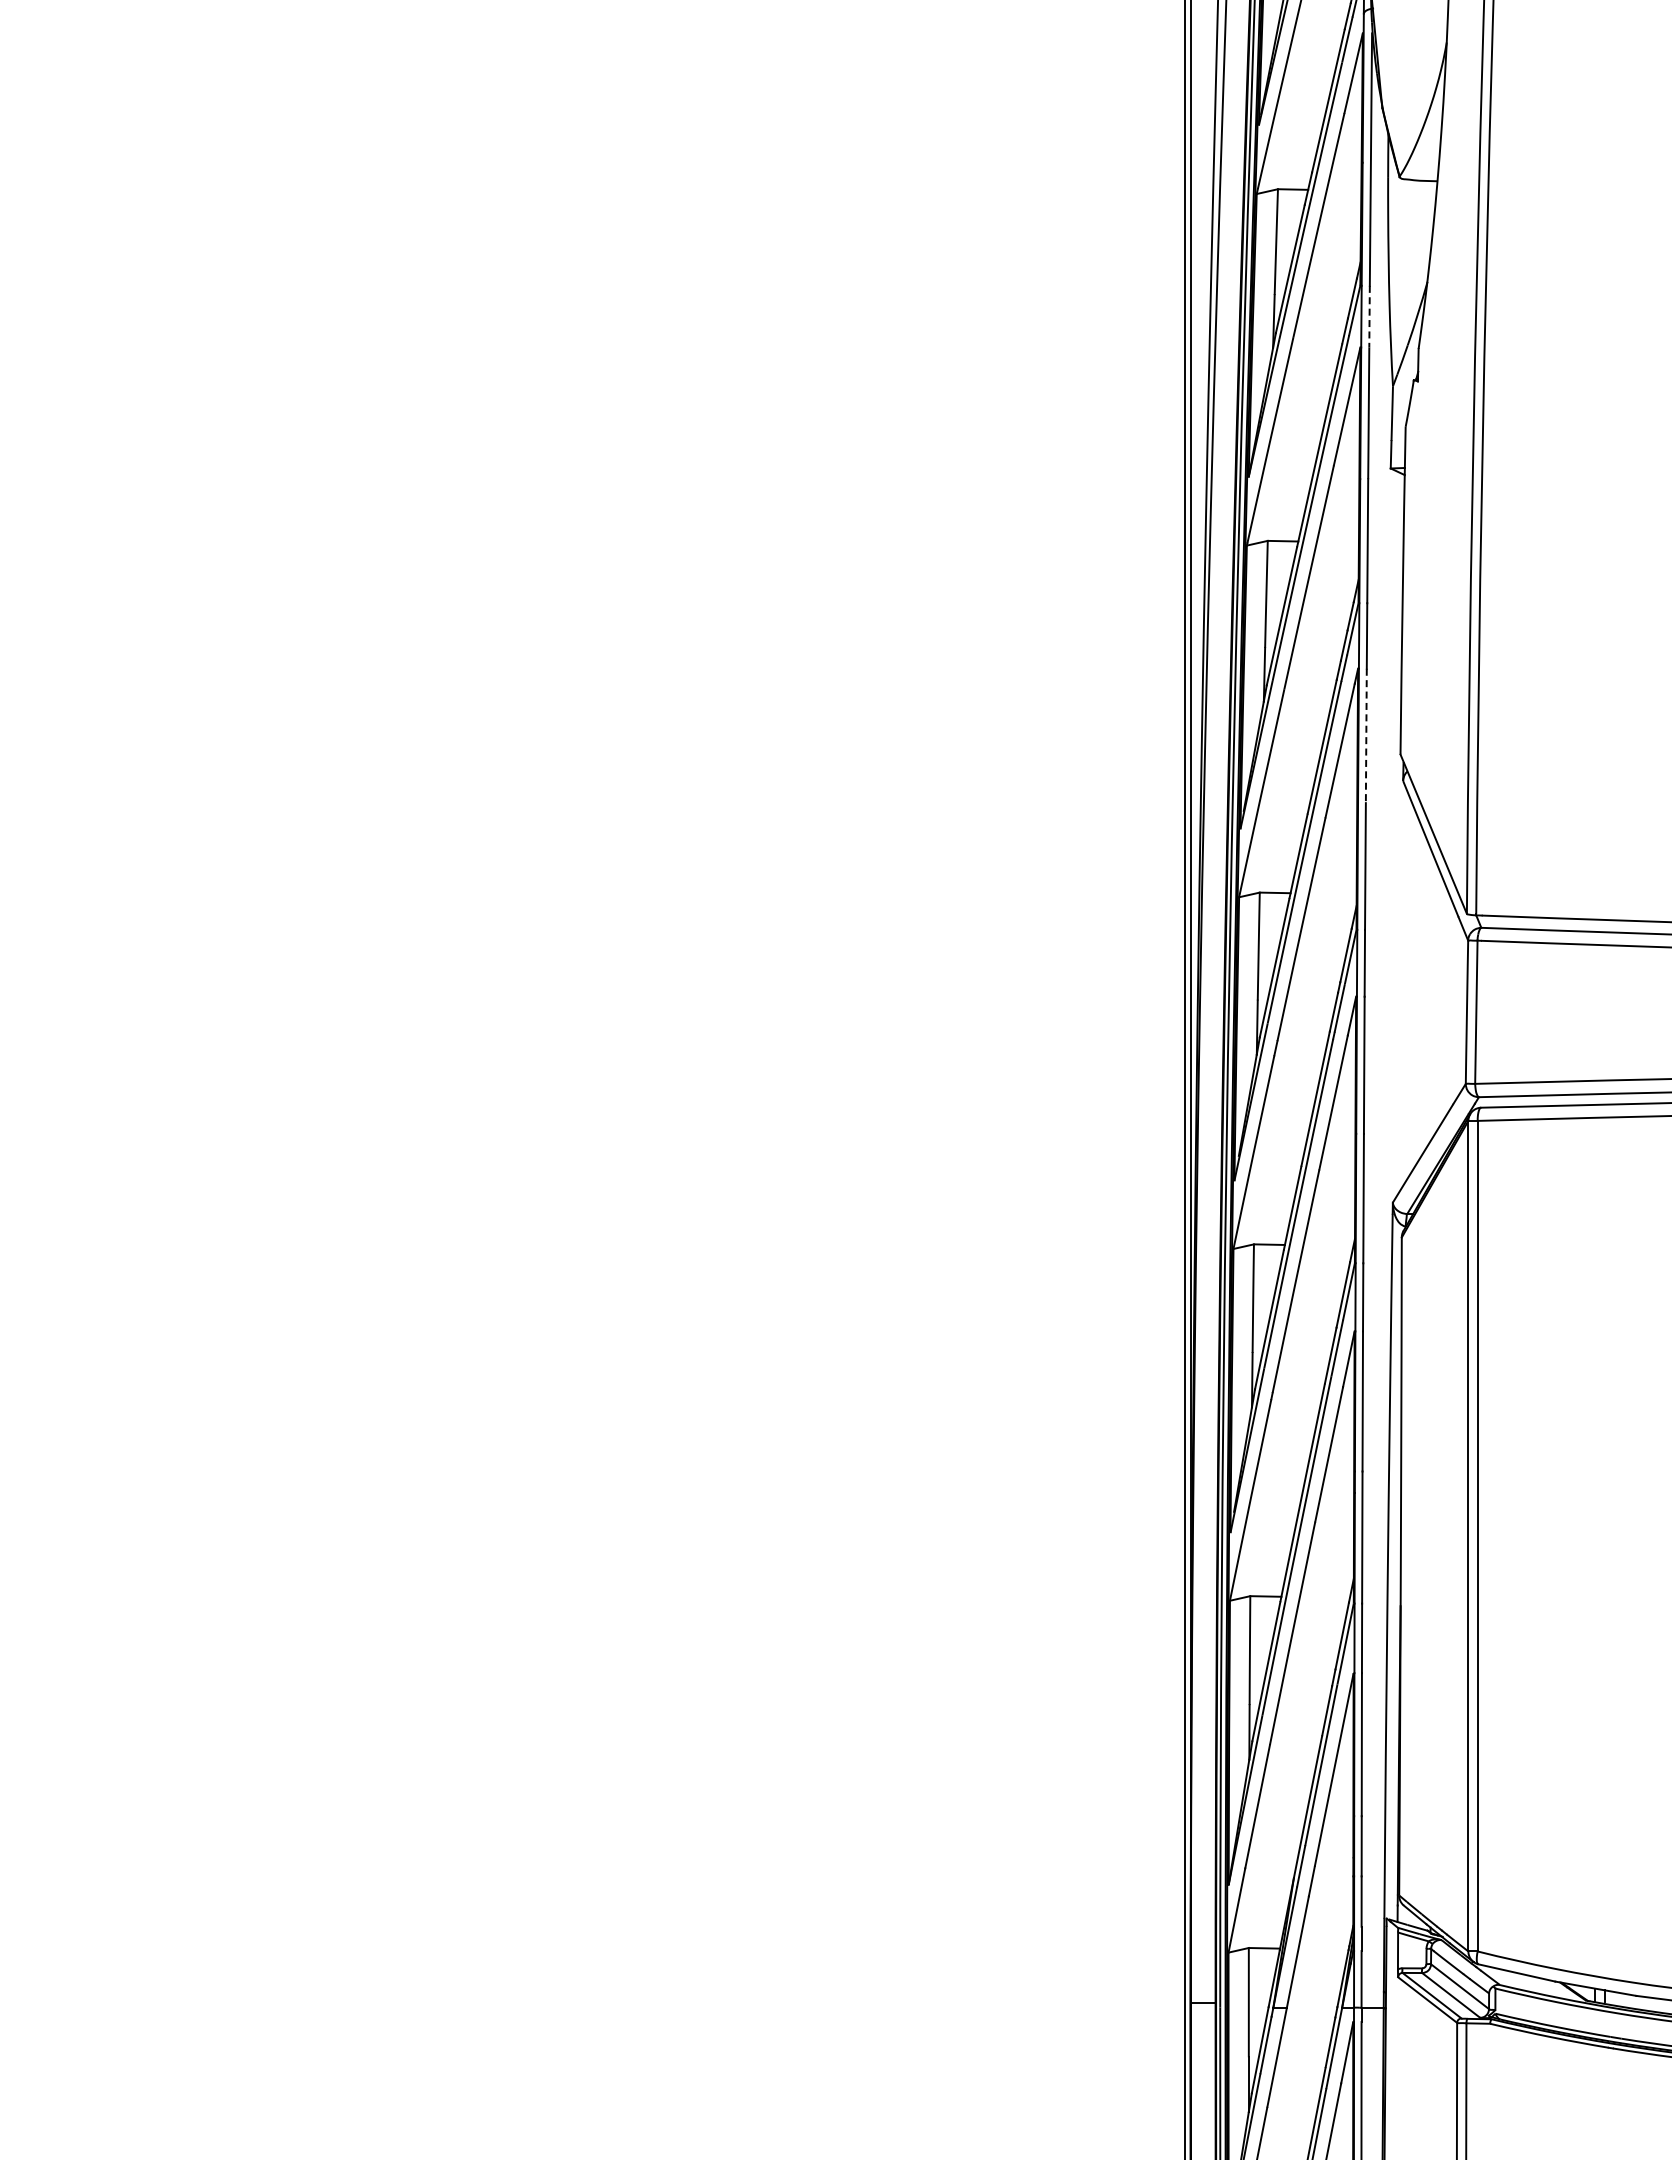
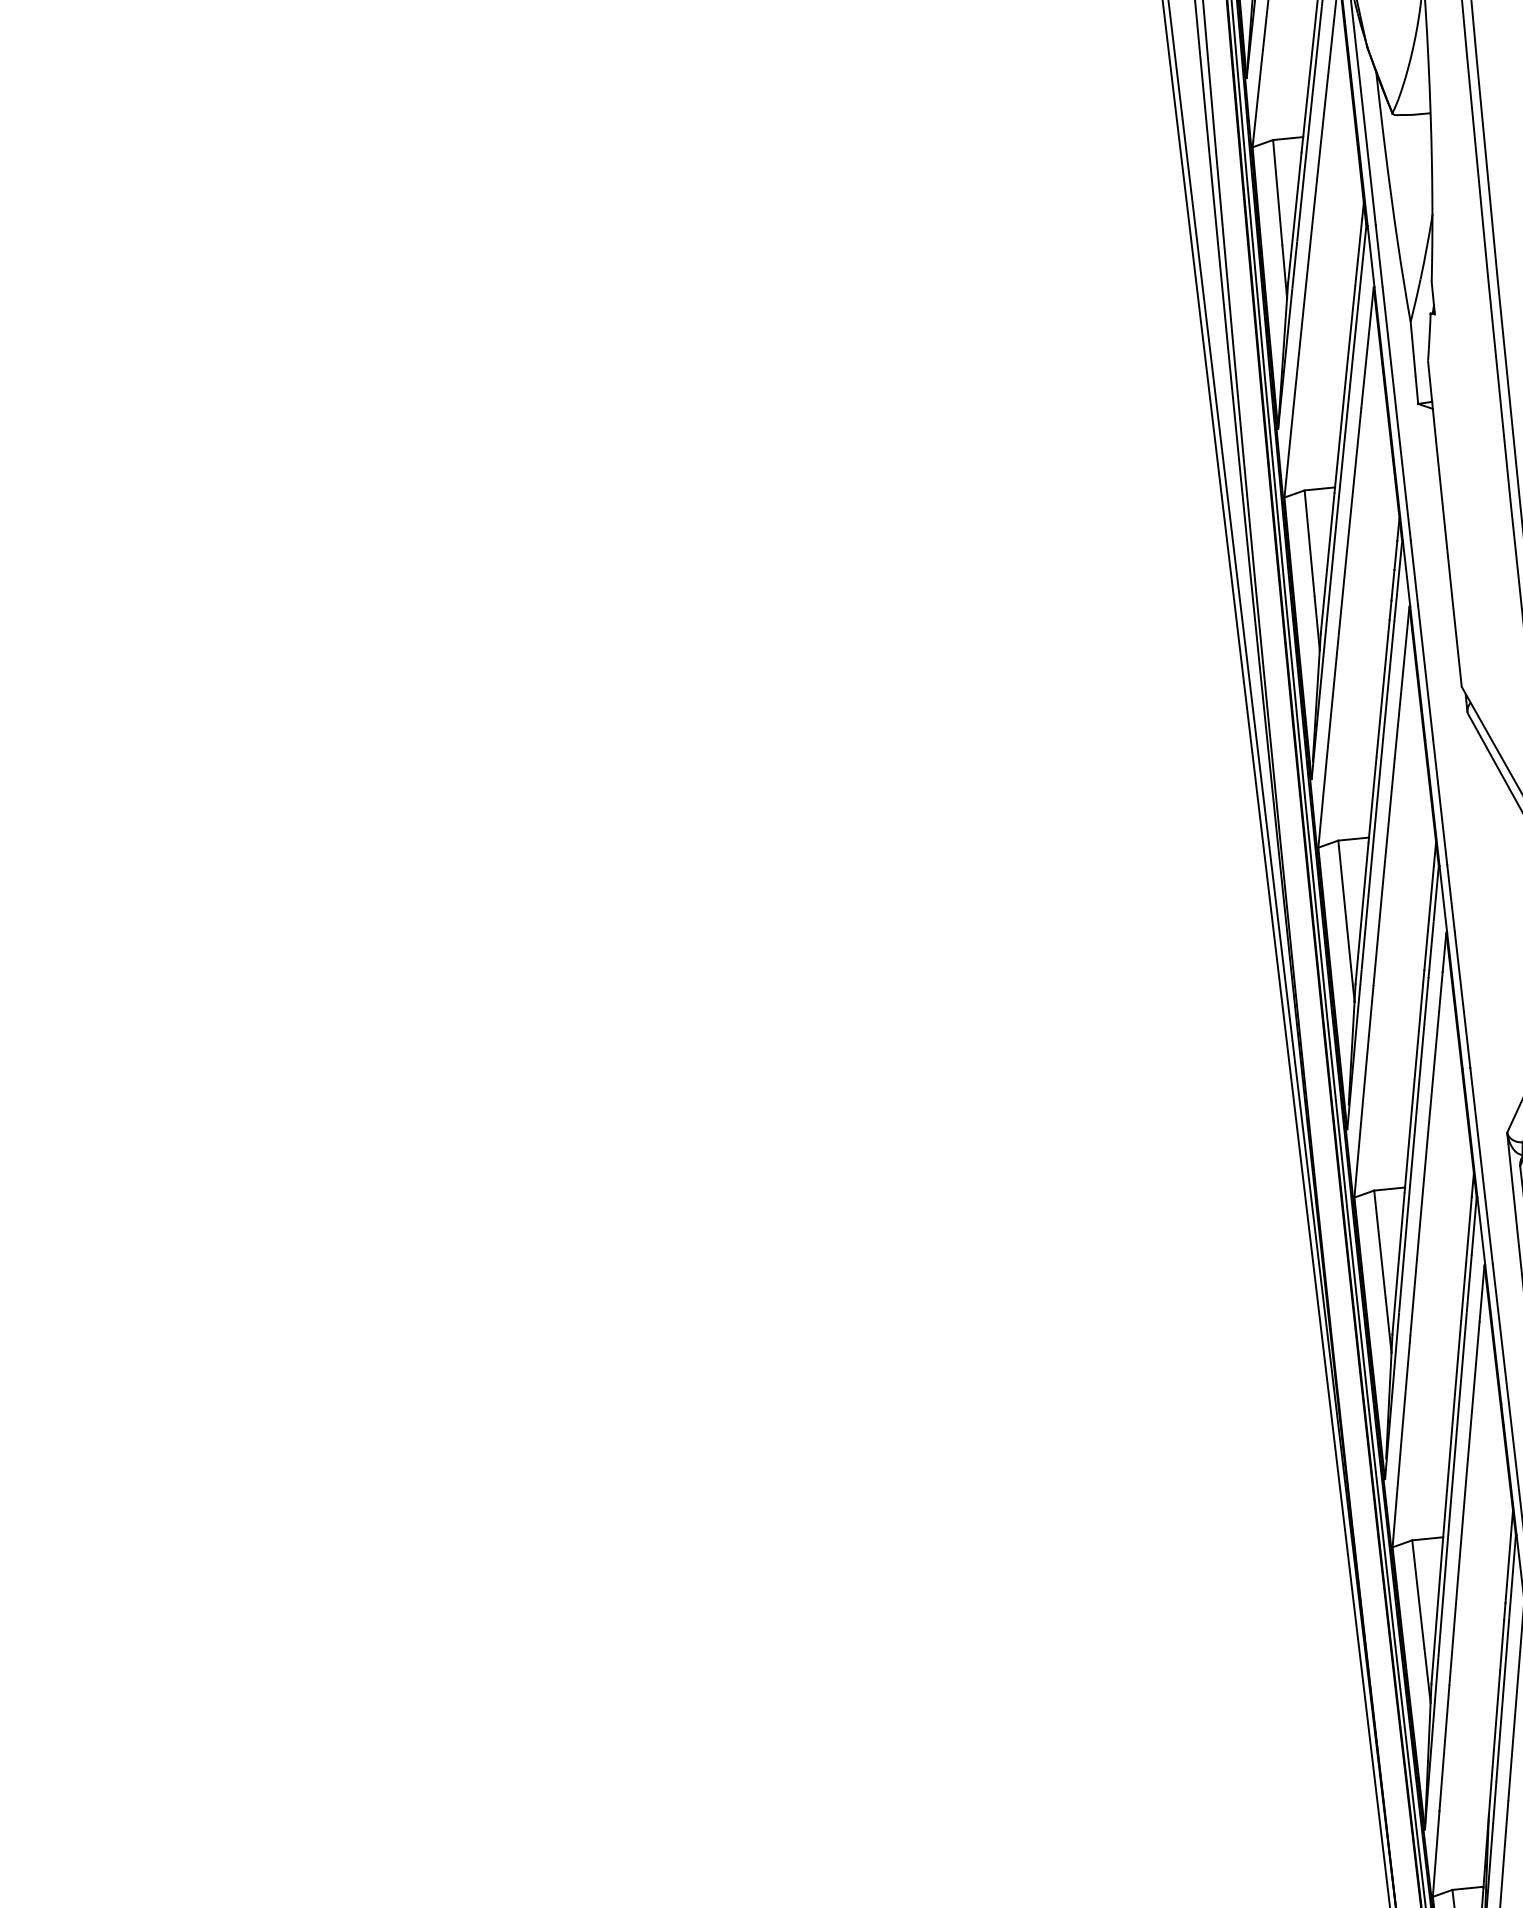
line: (1369, 316) -> (1379, 255), dashed -> solid
line: (1366, 736) -> (1425, 672), dashed -> solid

